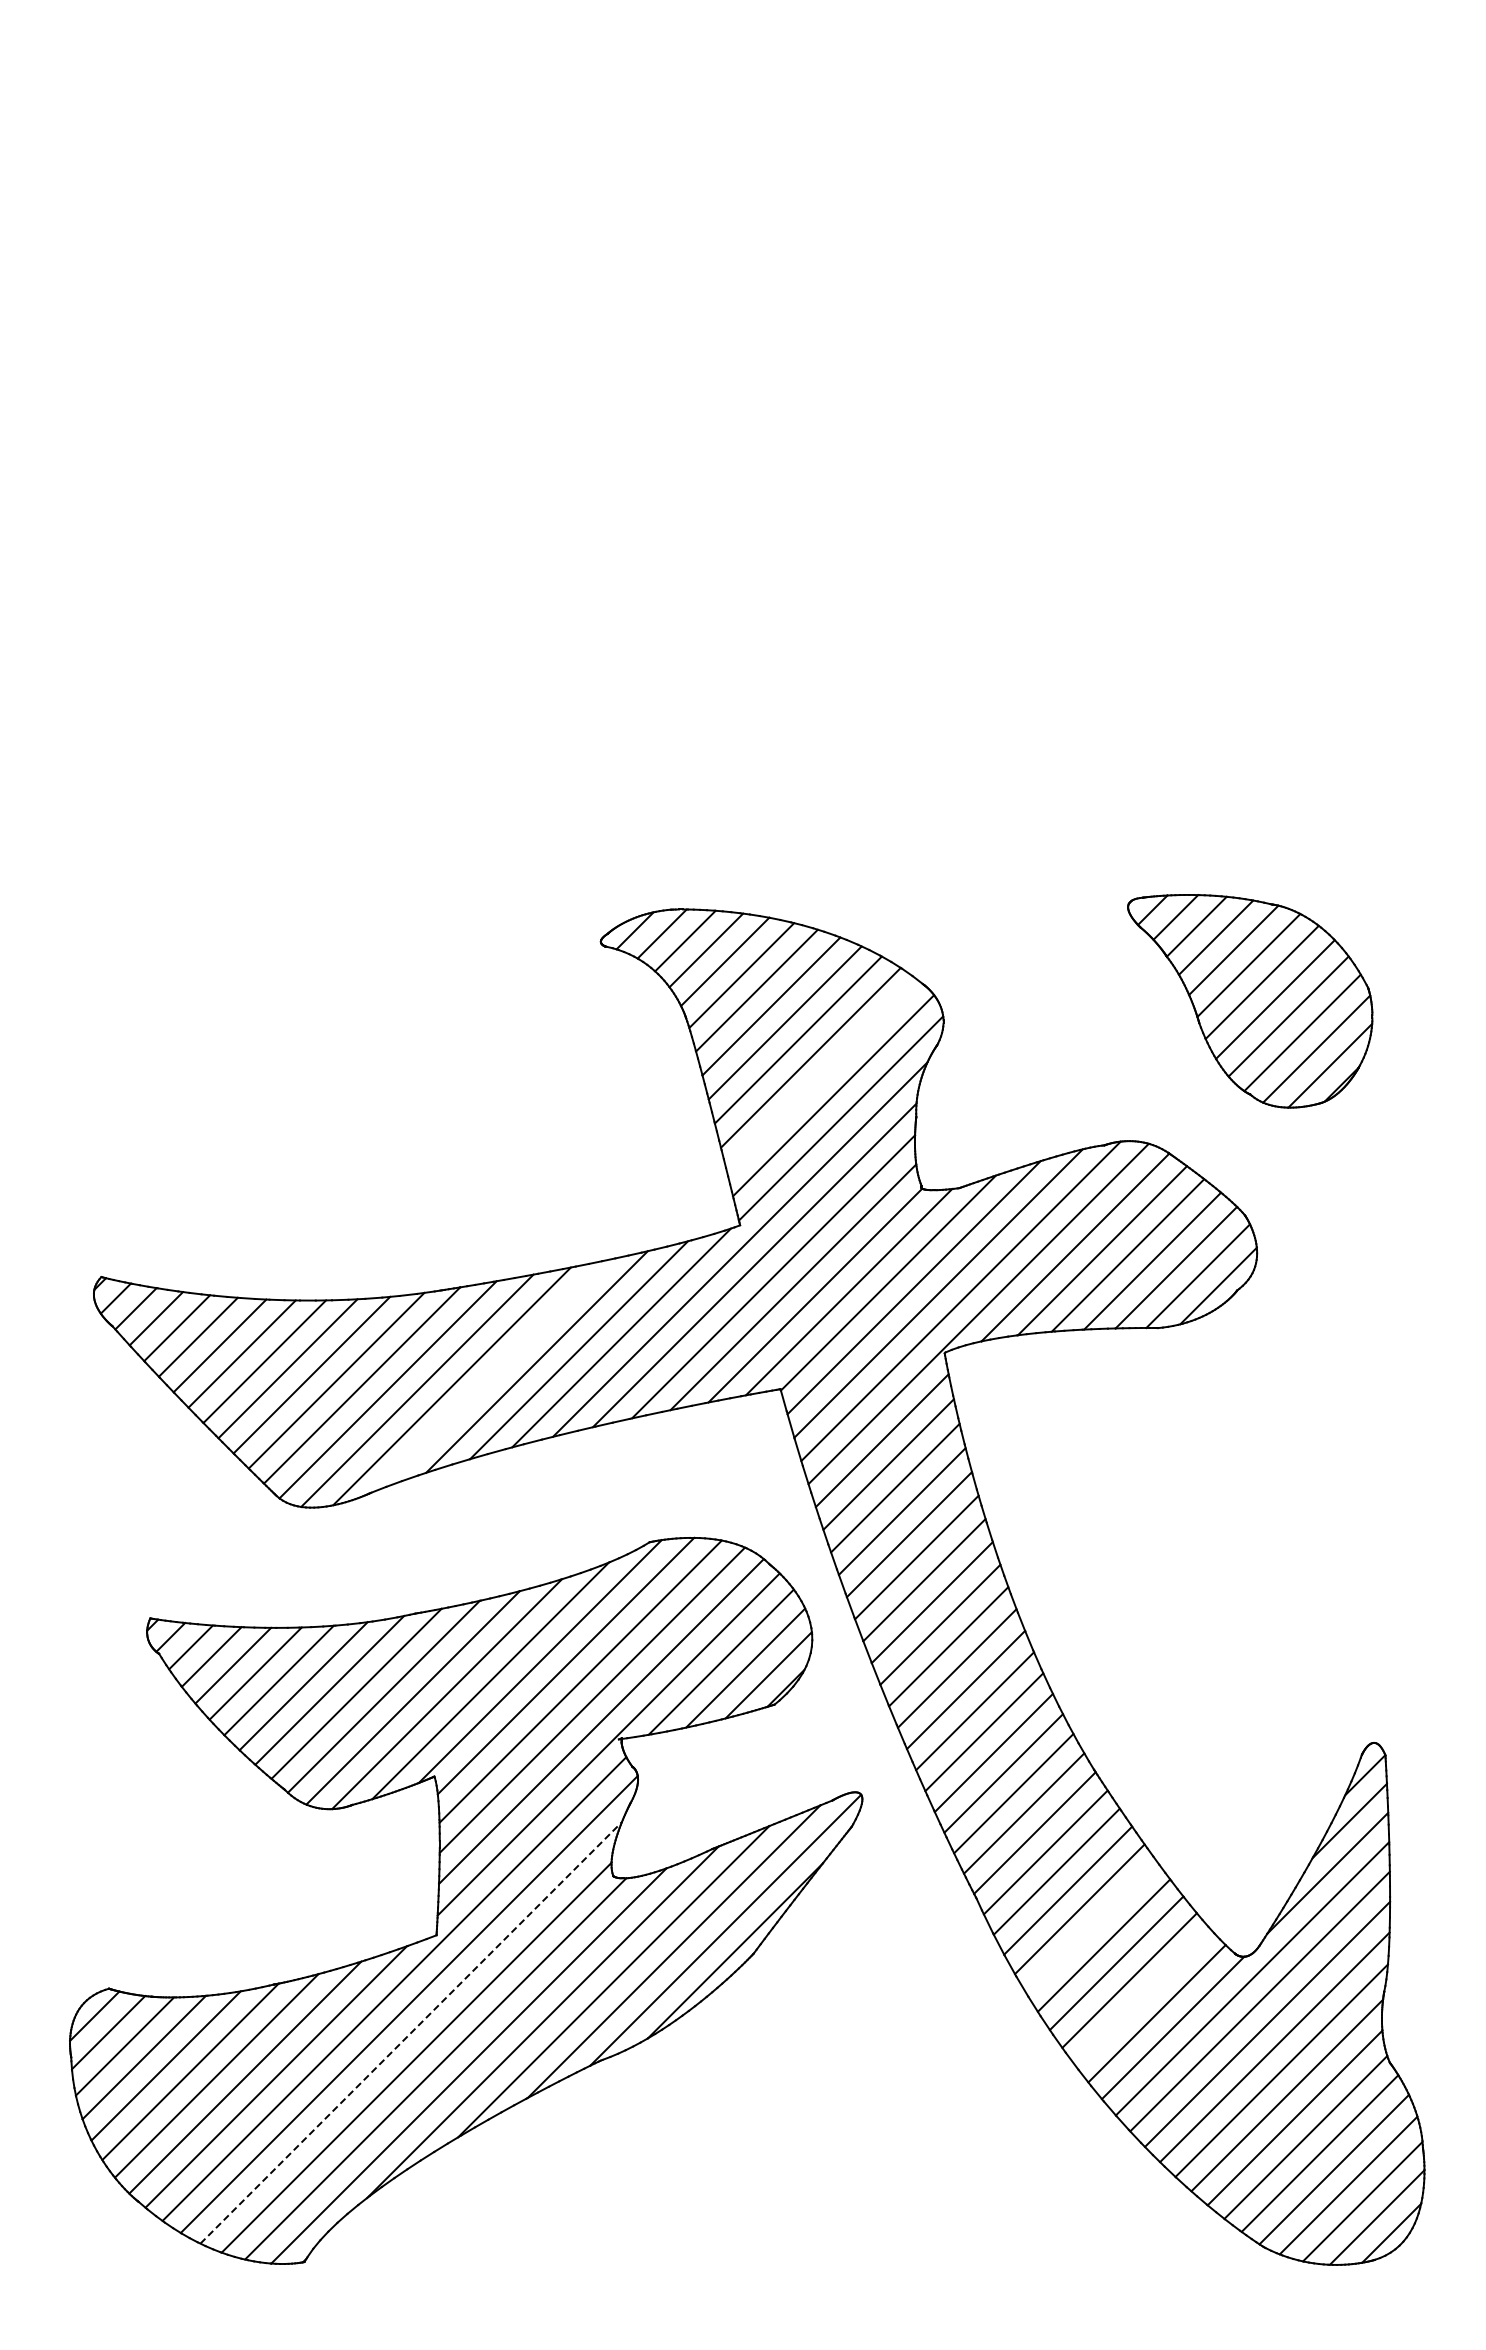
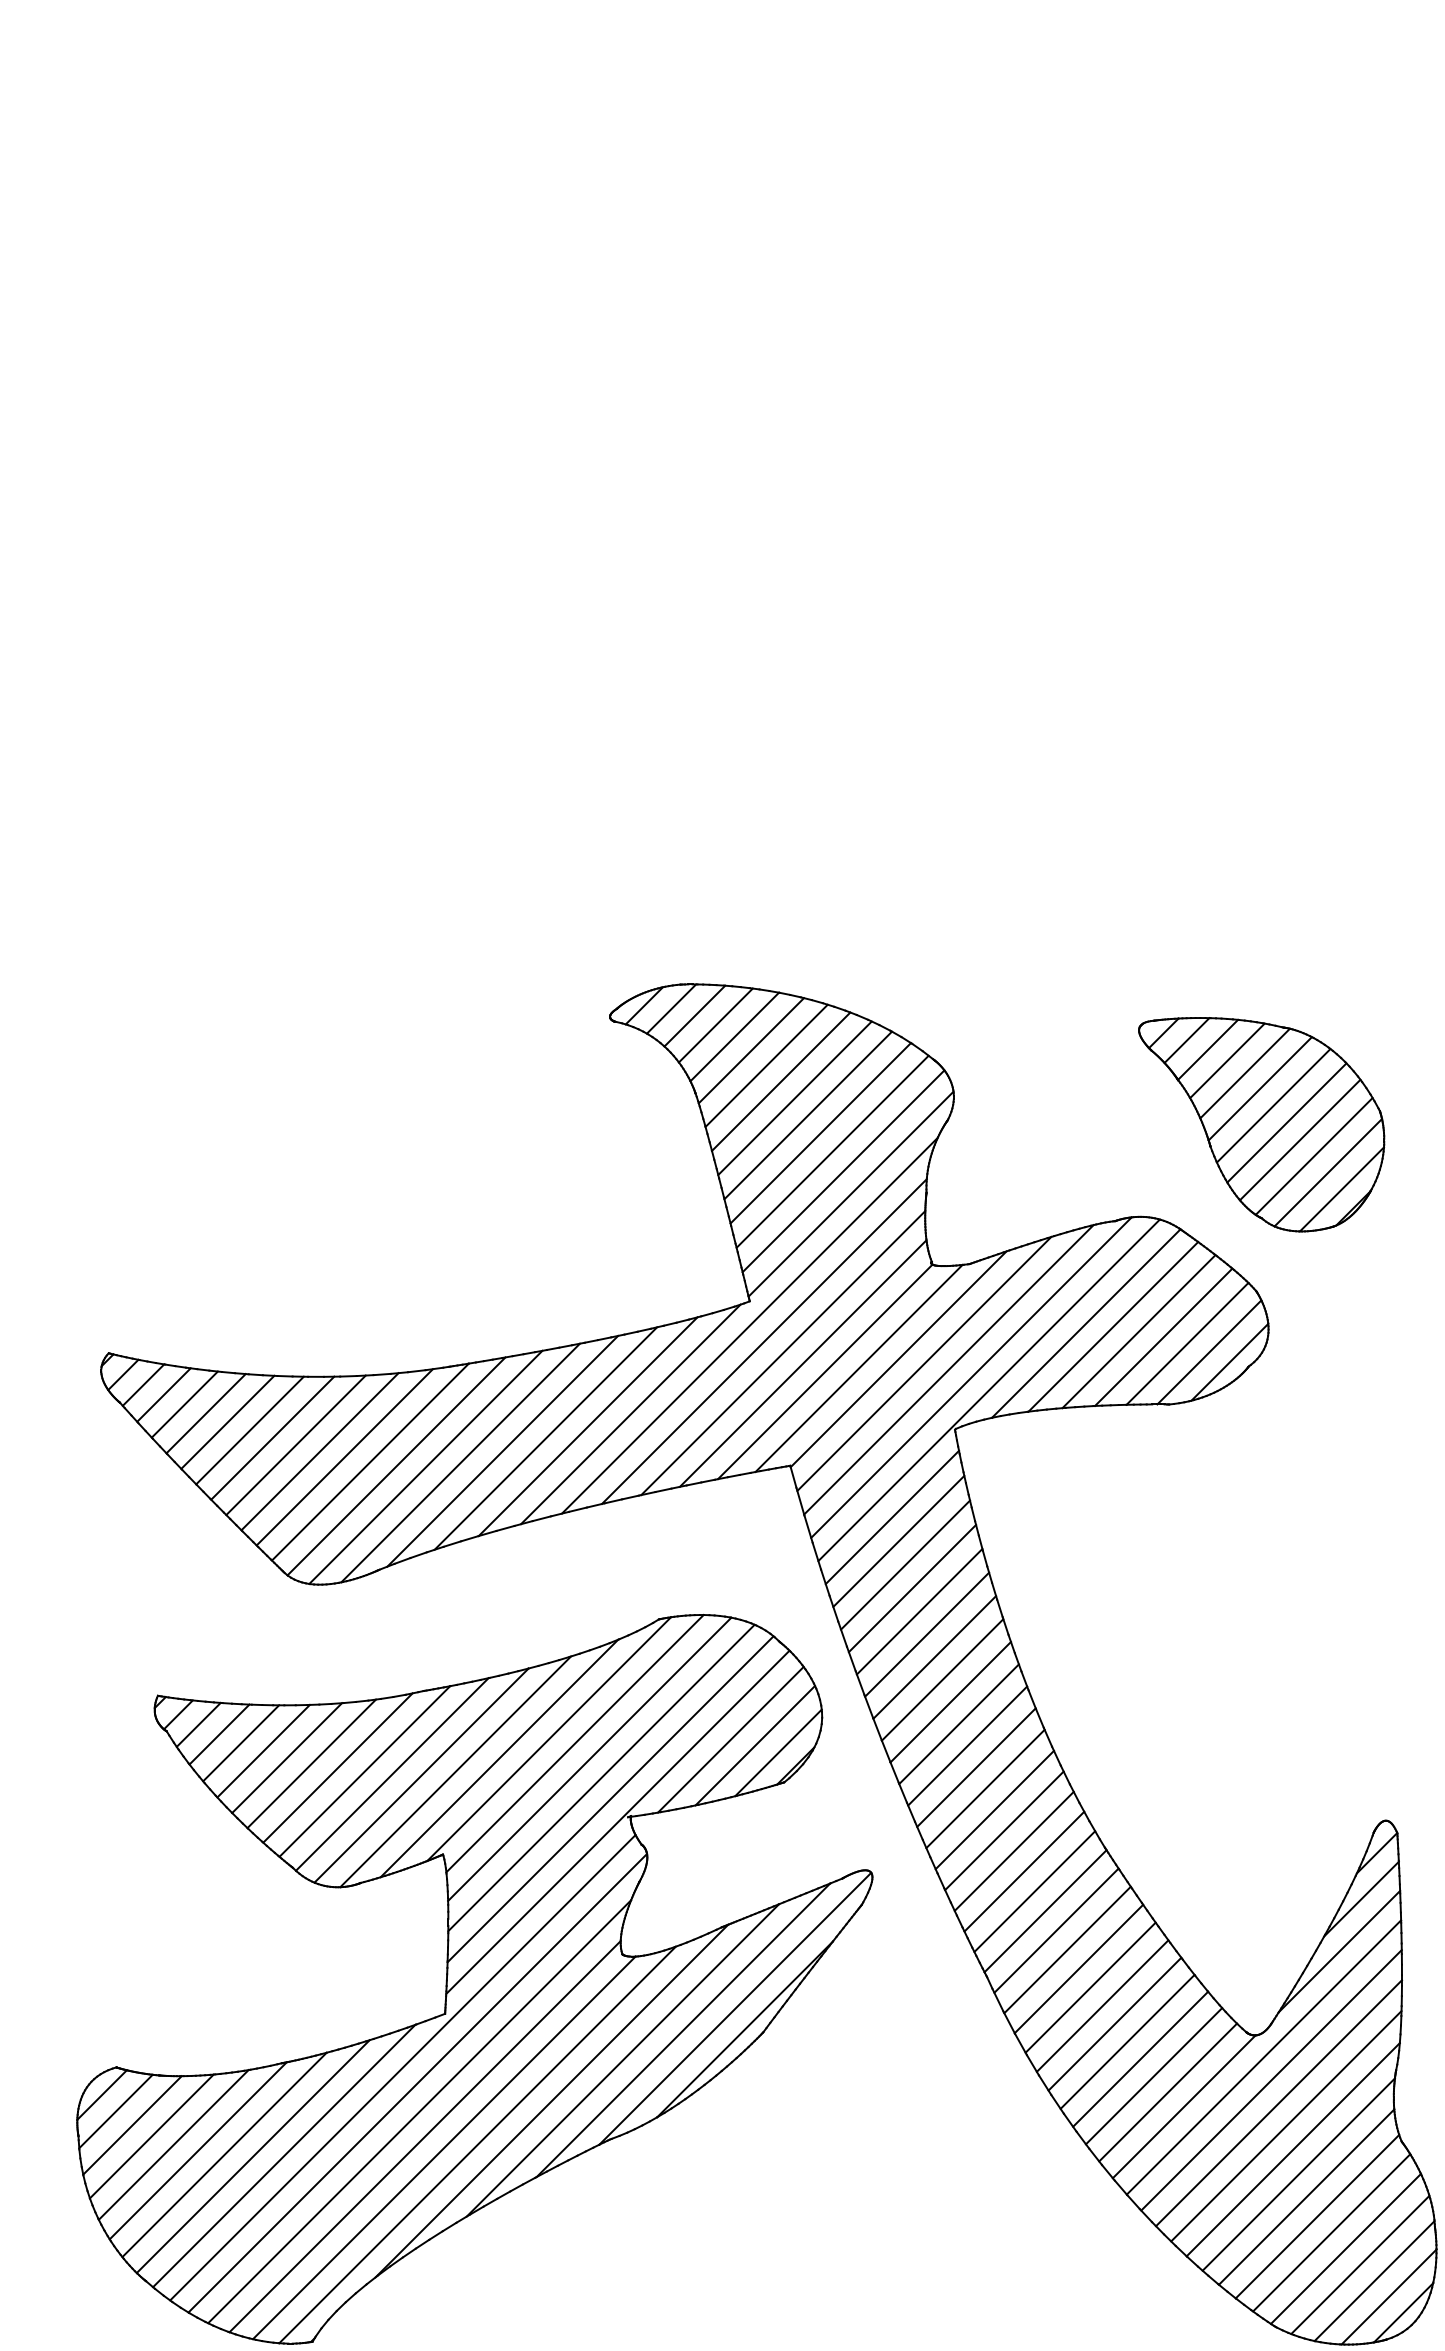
part: (1250, 1001) -> (1261, 1124), moved
line: (822, 1075) -> (832, 1151), added
line: (493, 1374) -> (502, 1451), added
line: (1091, 1927) -> (1102, 2005), added
line: (1142, 1997) -> (1153, 2076), added
line: (411, 2032) -> (419, 2111), dashed -> solid

